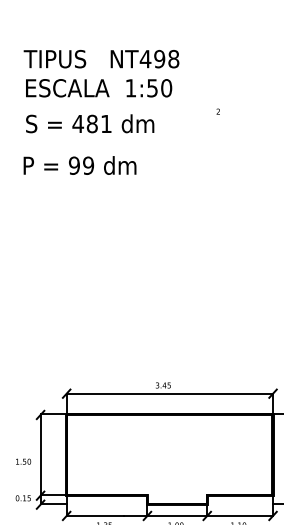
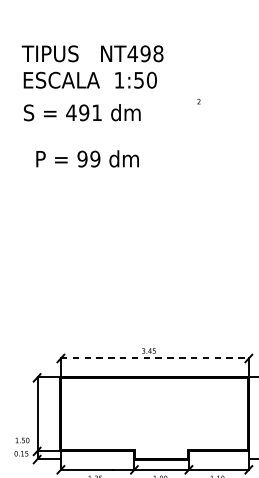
text: (91, 124) -> (83, 113), 481 -> 491
text: (79, 165) -> (87, 158), moved
line: (170, 393) -> (155, 358), solid -> dashed
text: (23, 461) -> (22, 440), moved

